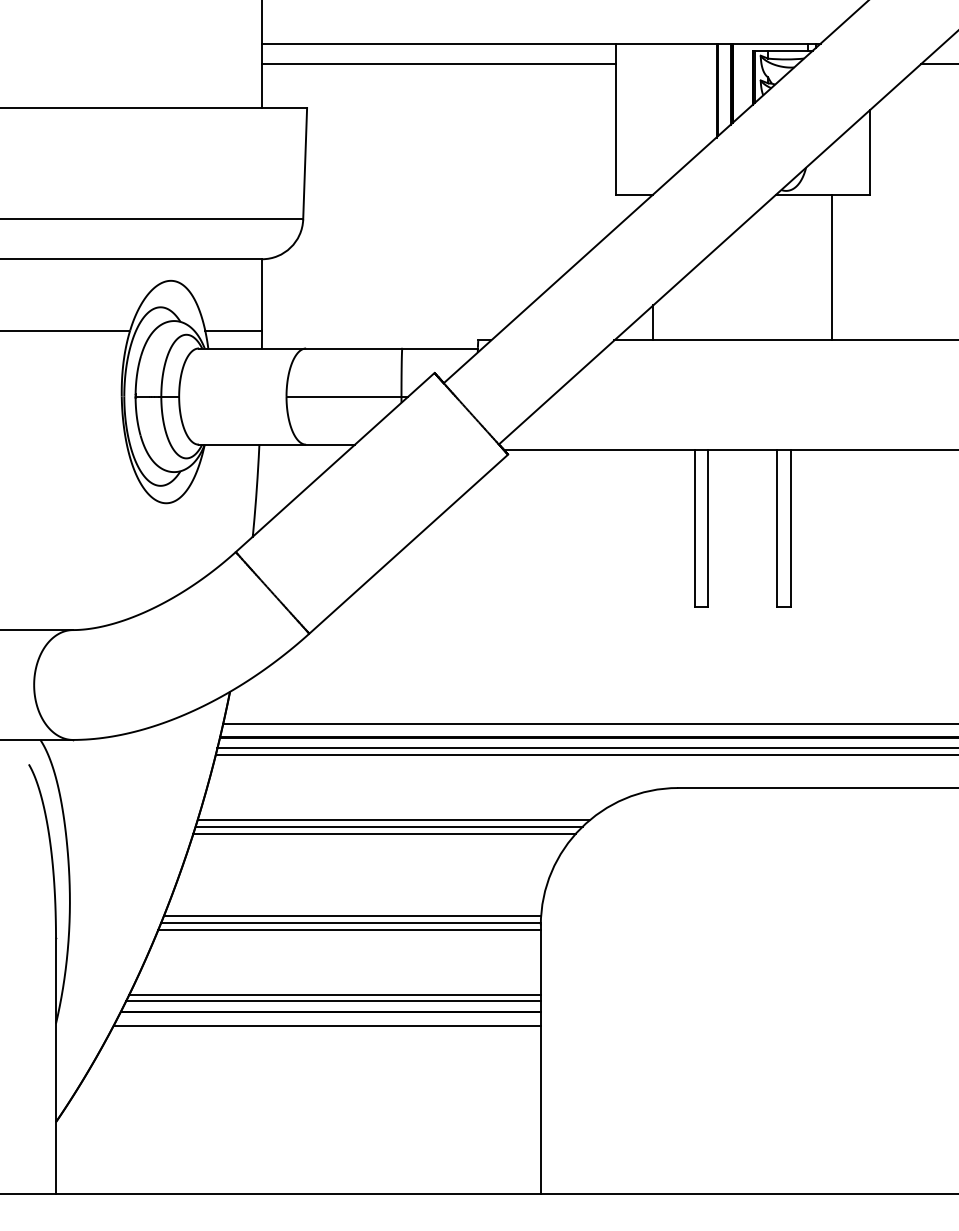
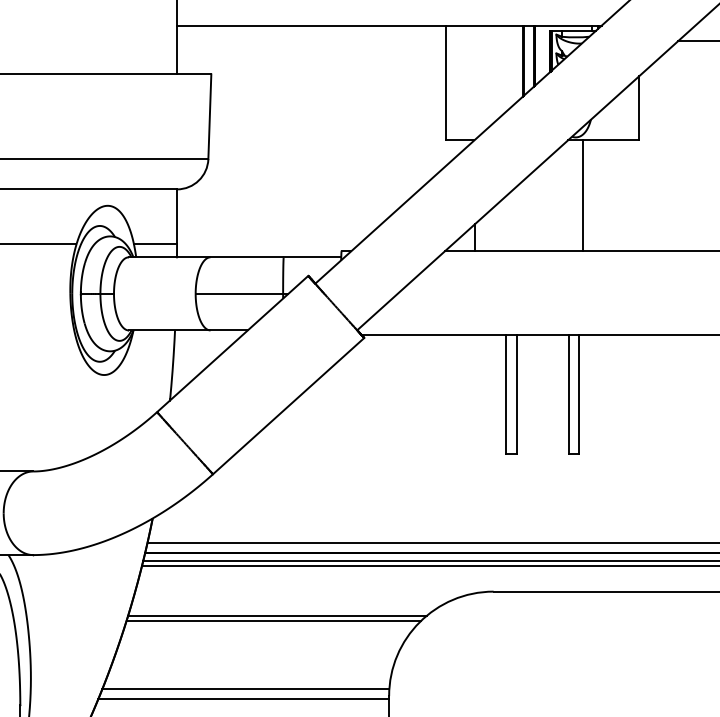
line: (438, 64) -> (311, 41), removed
line: (832, 267) -> (583, 195), moved
line: (384, 833) -> (270, 626), removed
line: (350, 922) -> (244, 693), removed

